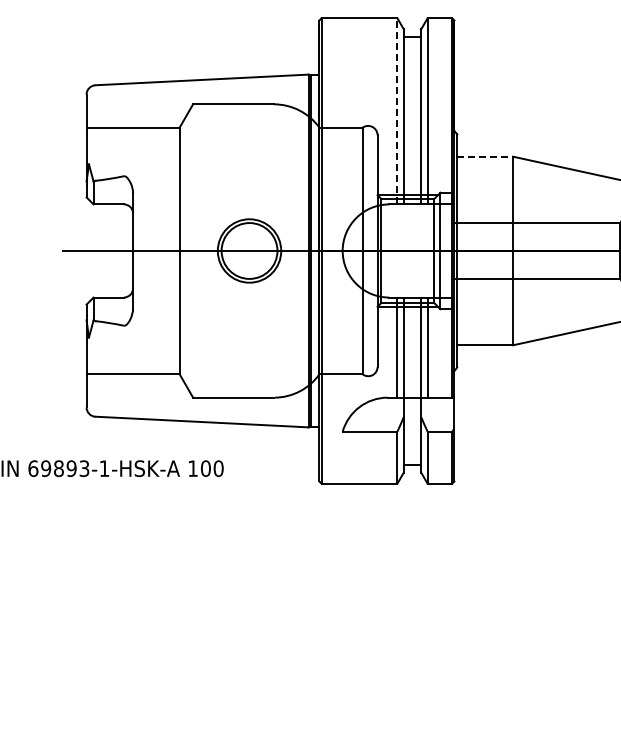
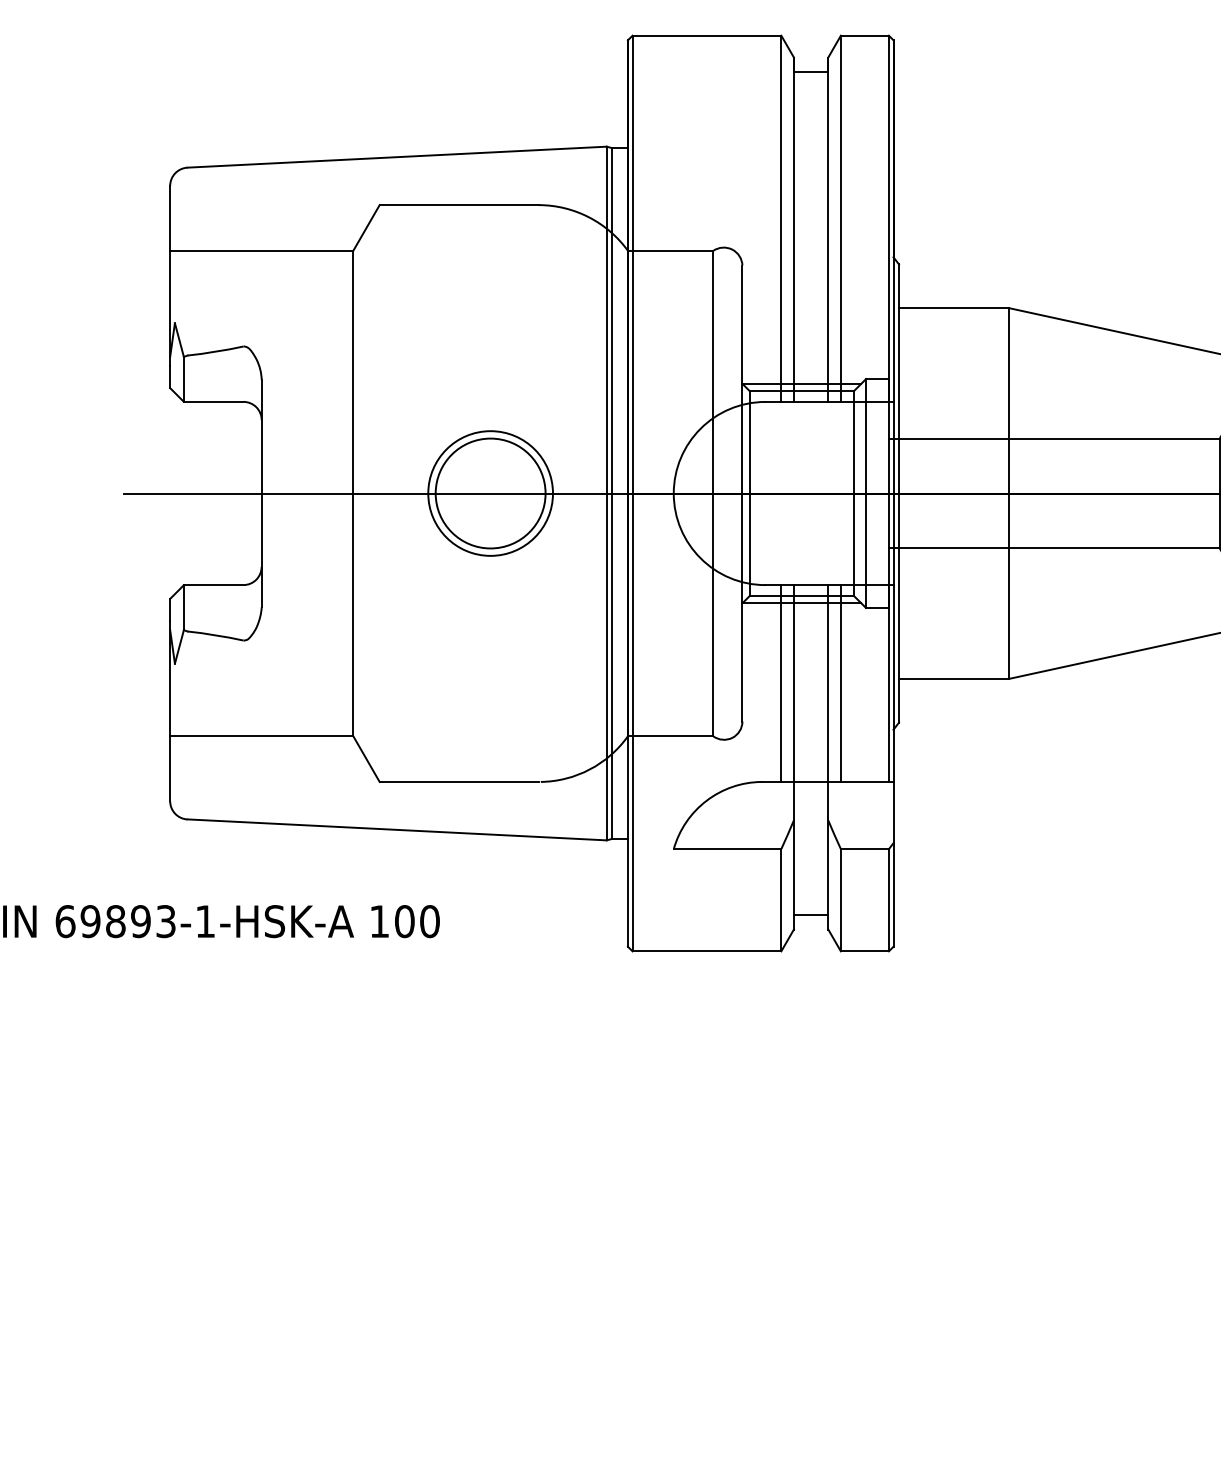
line: (397, 110) -> (781, 217), dashed -> solid
line: (485, 156) -> (954, 307), dashed -> solid

